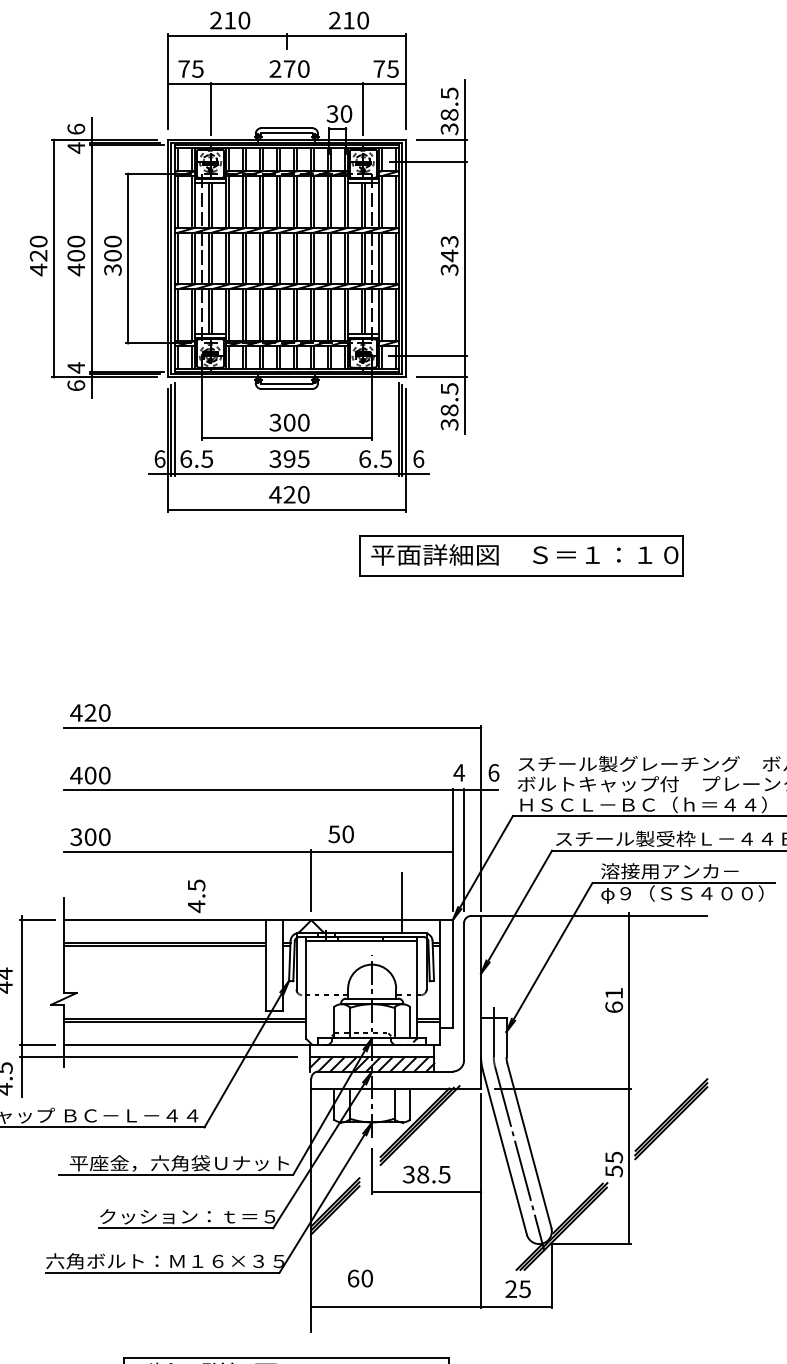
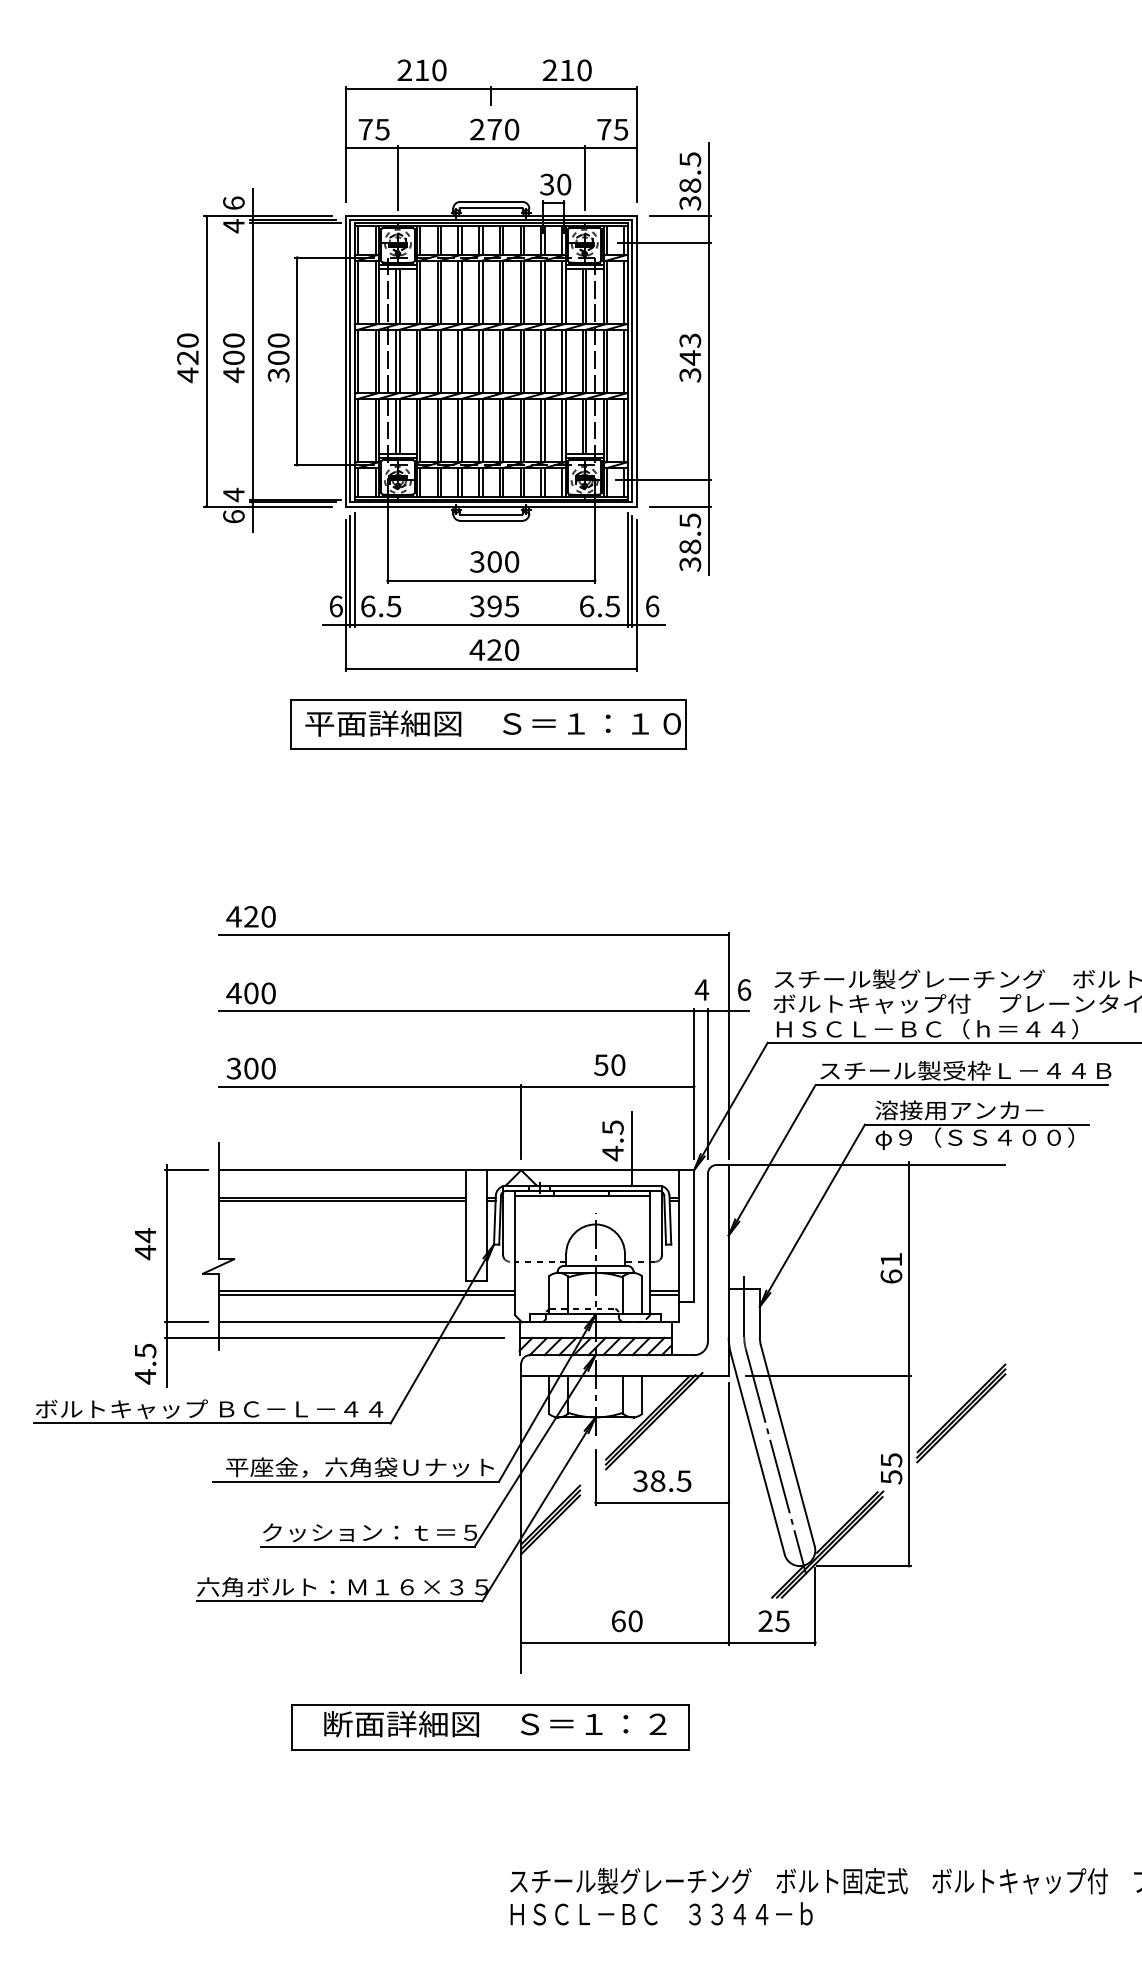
part: (520, 555) -> (488, 724), moved
text: (341, 833) -> (609, 1064), moved
text: (196, 895) -> (612, 1140), moved
text: (360, 1278) -> (627, 1621), moved

